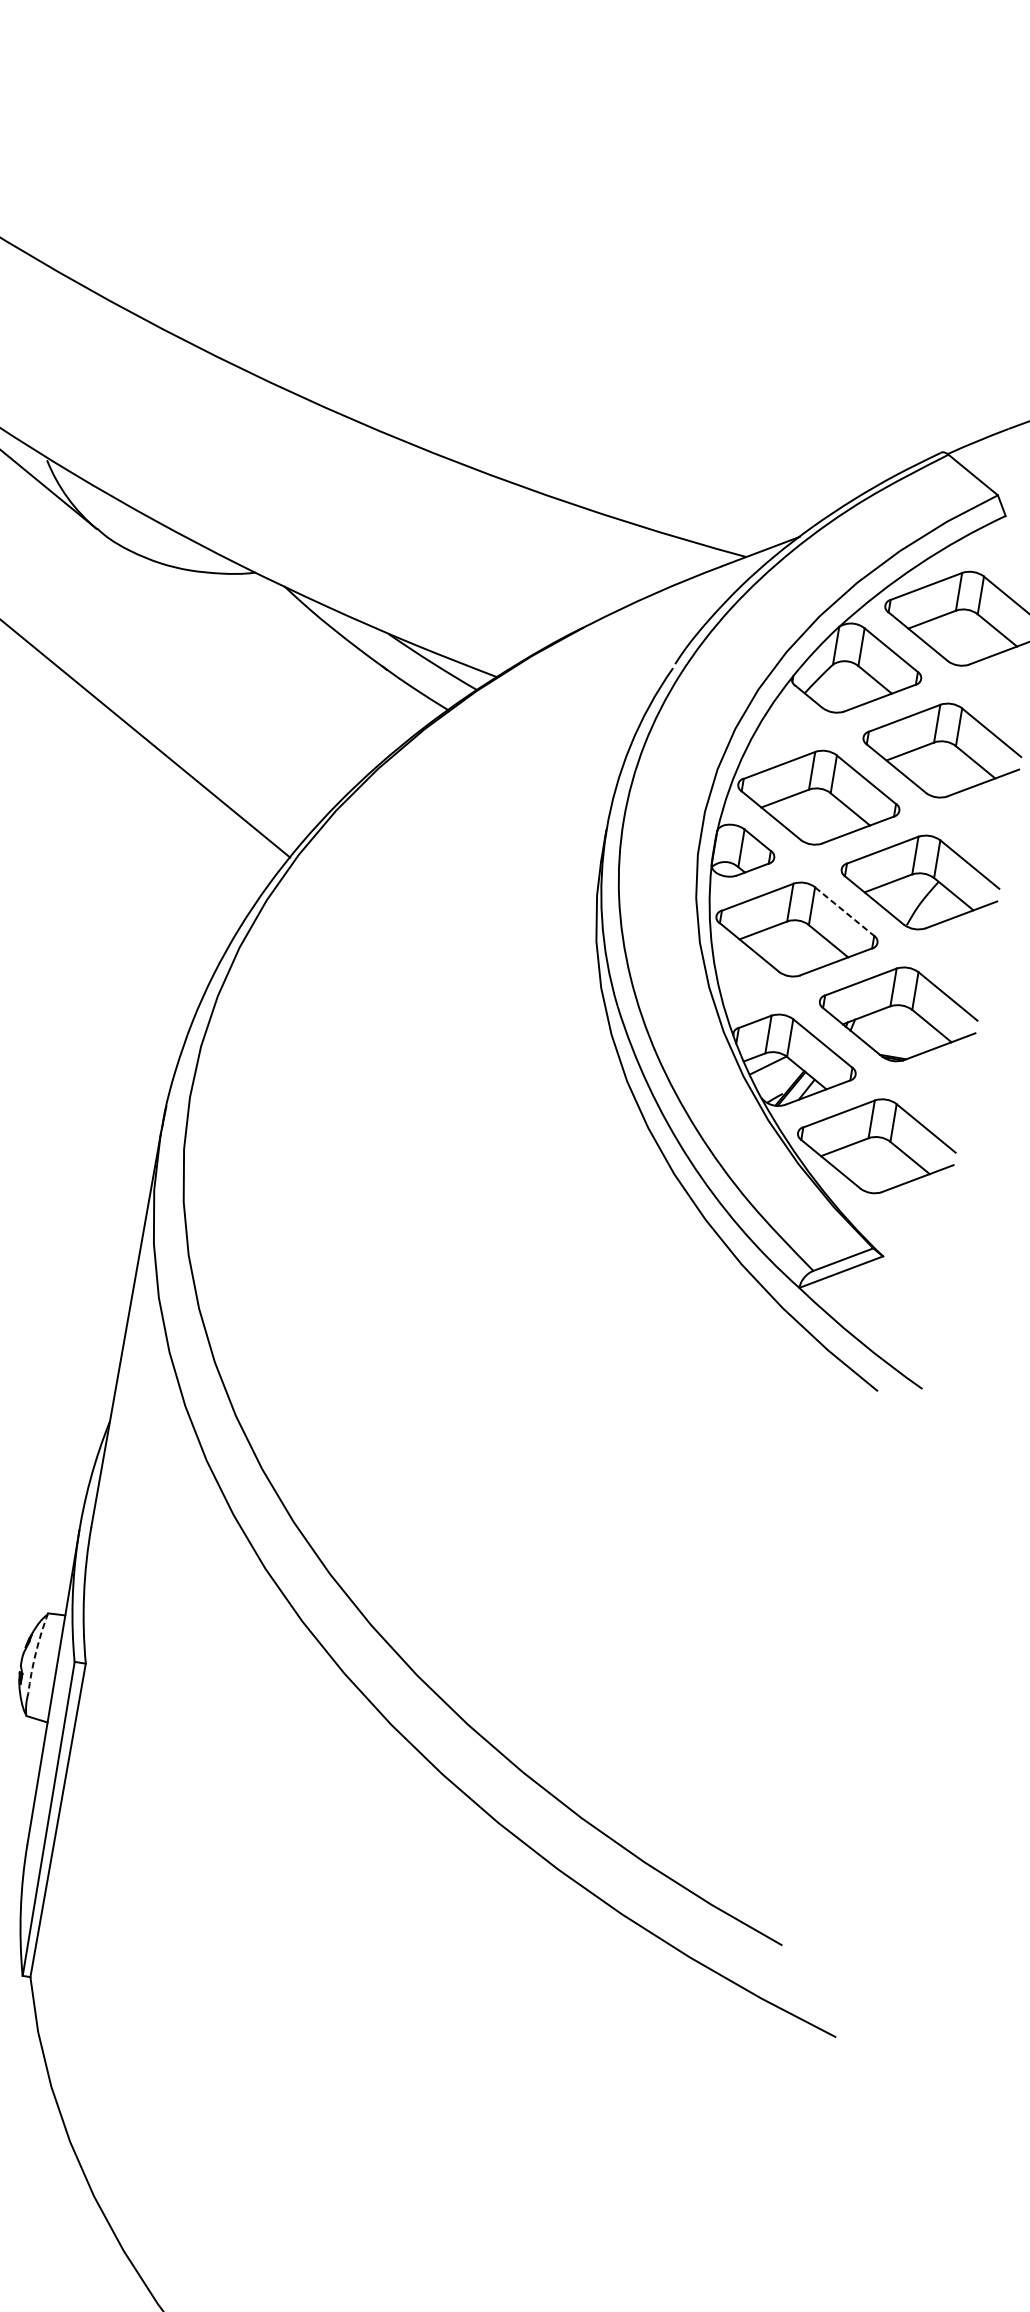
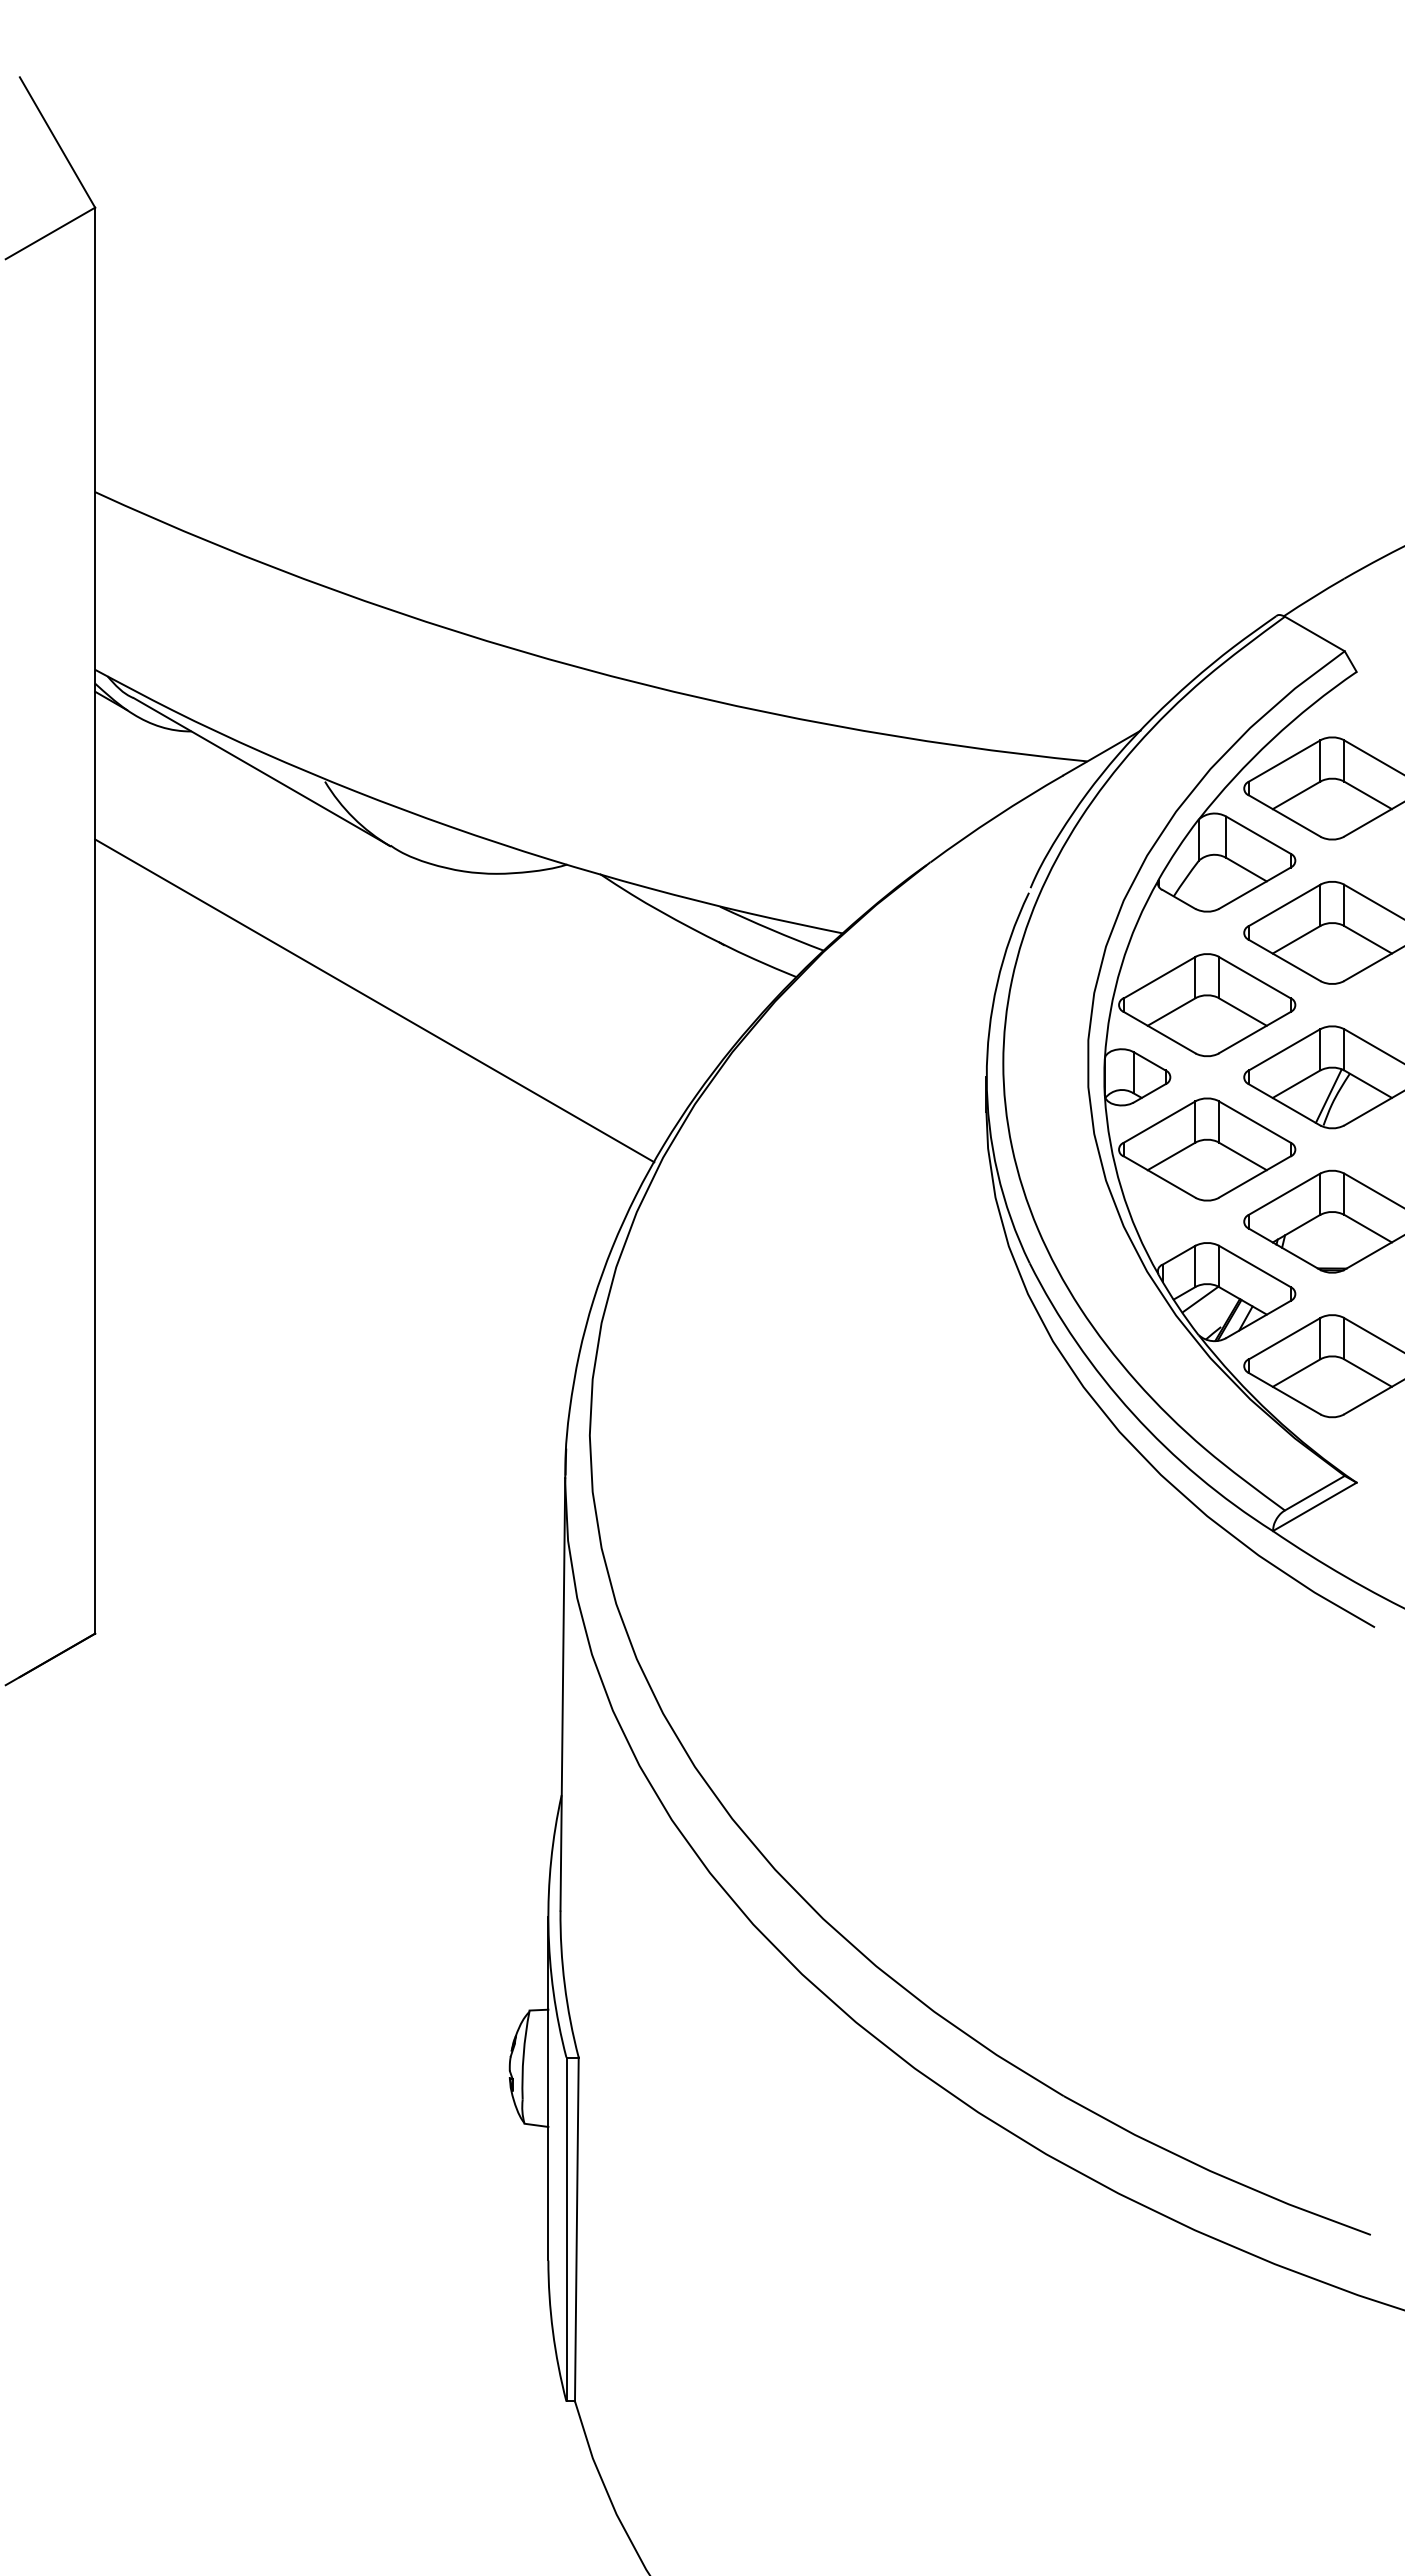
line: (915, 898) -> (1328, 1095), added
line: (845, 912) -> (1255, 1122), dashed -> solid
arc: (35, 1652) -> (523, 2054), dashed -> solid

